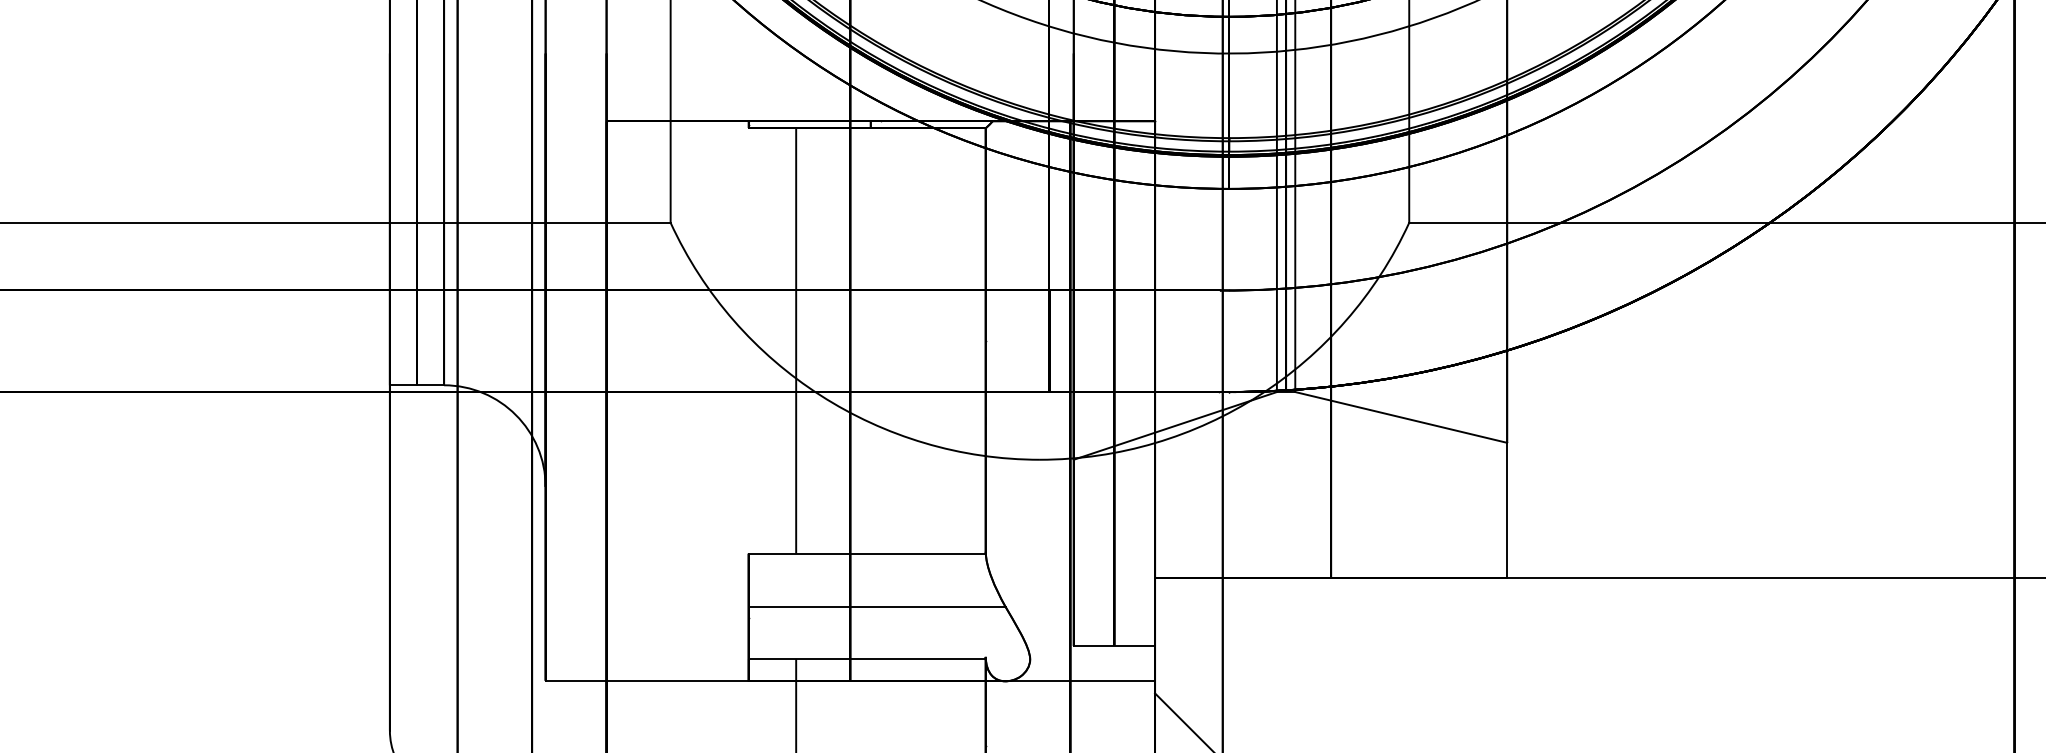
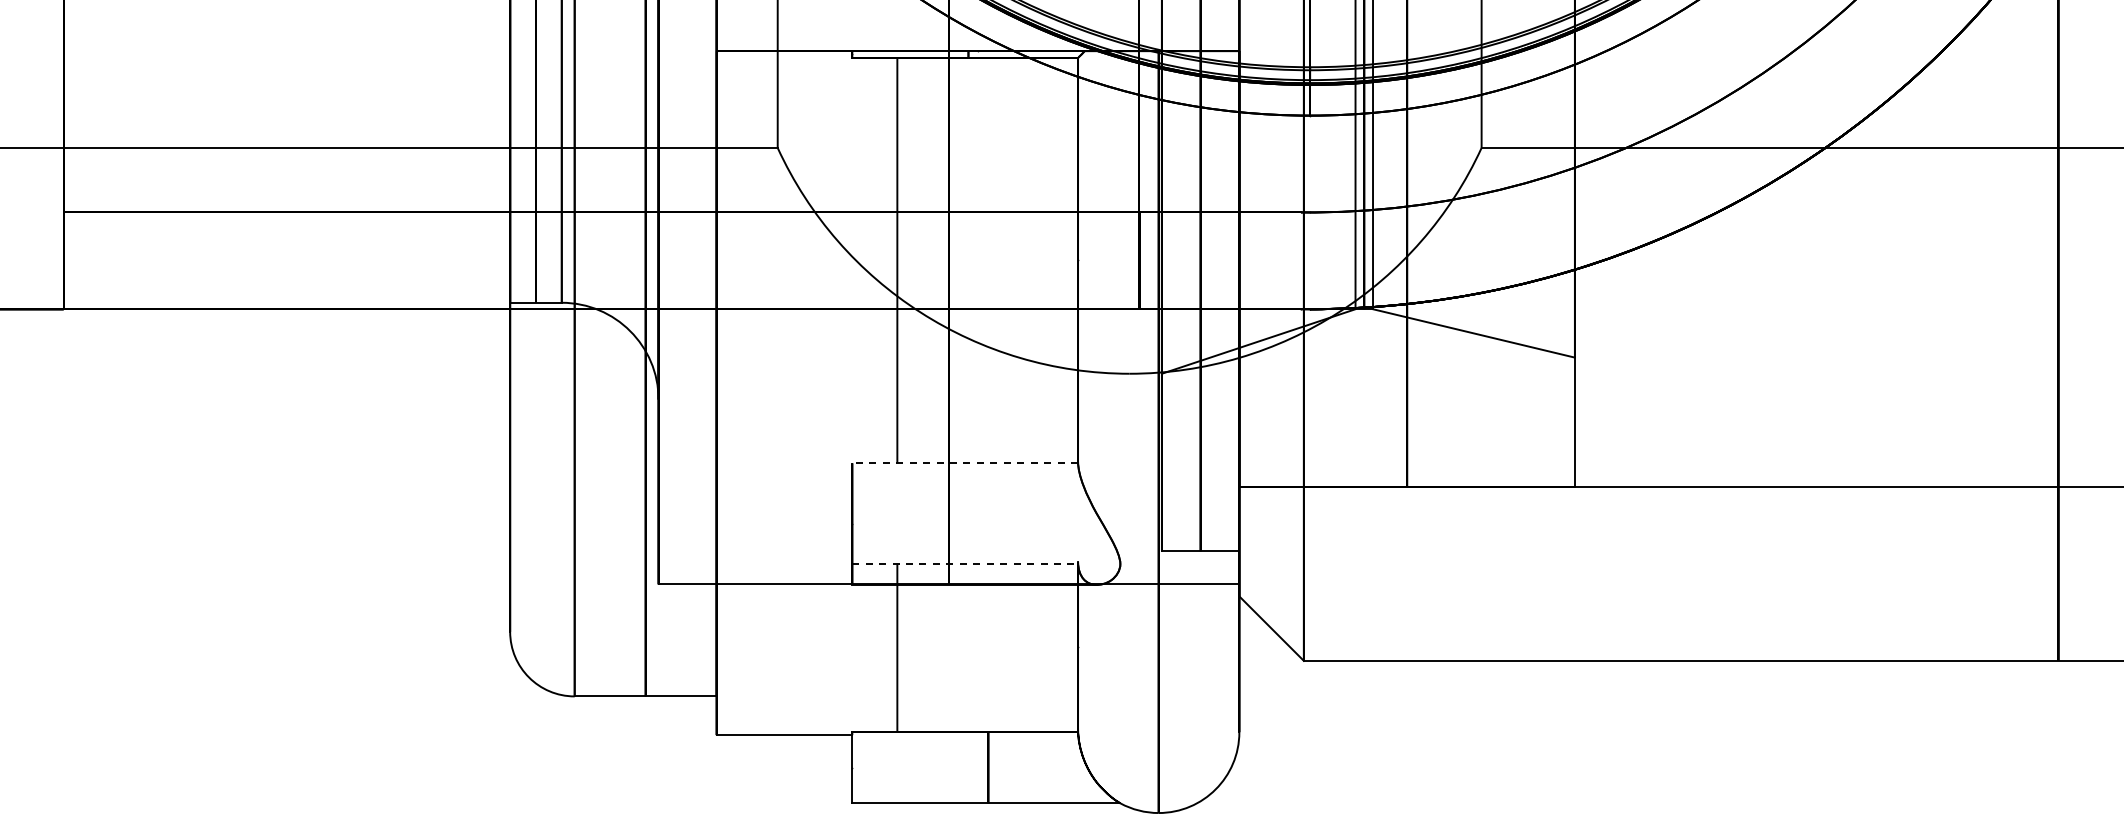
line: (867, 553) -> (965, 463), solid -> dashed
line: (877, 606) -> (974, 513), removed
line: (867, 658) -> (965, 563), solid -> dashed

